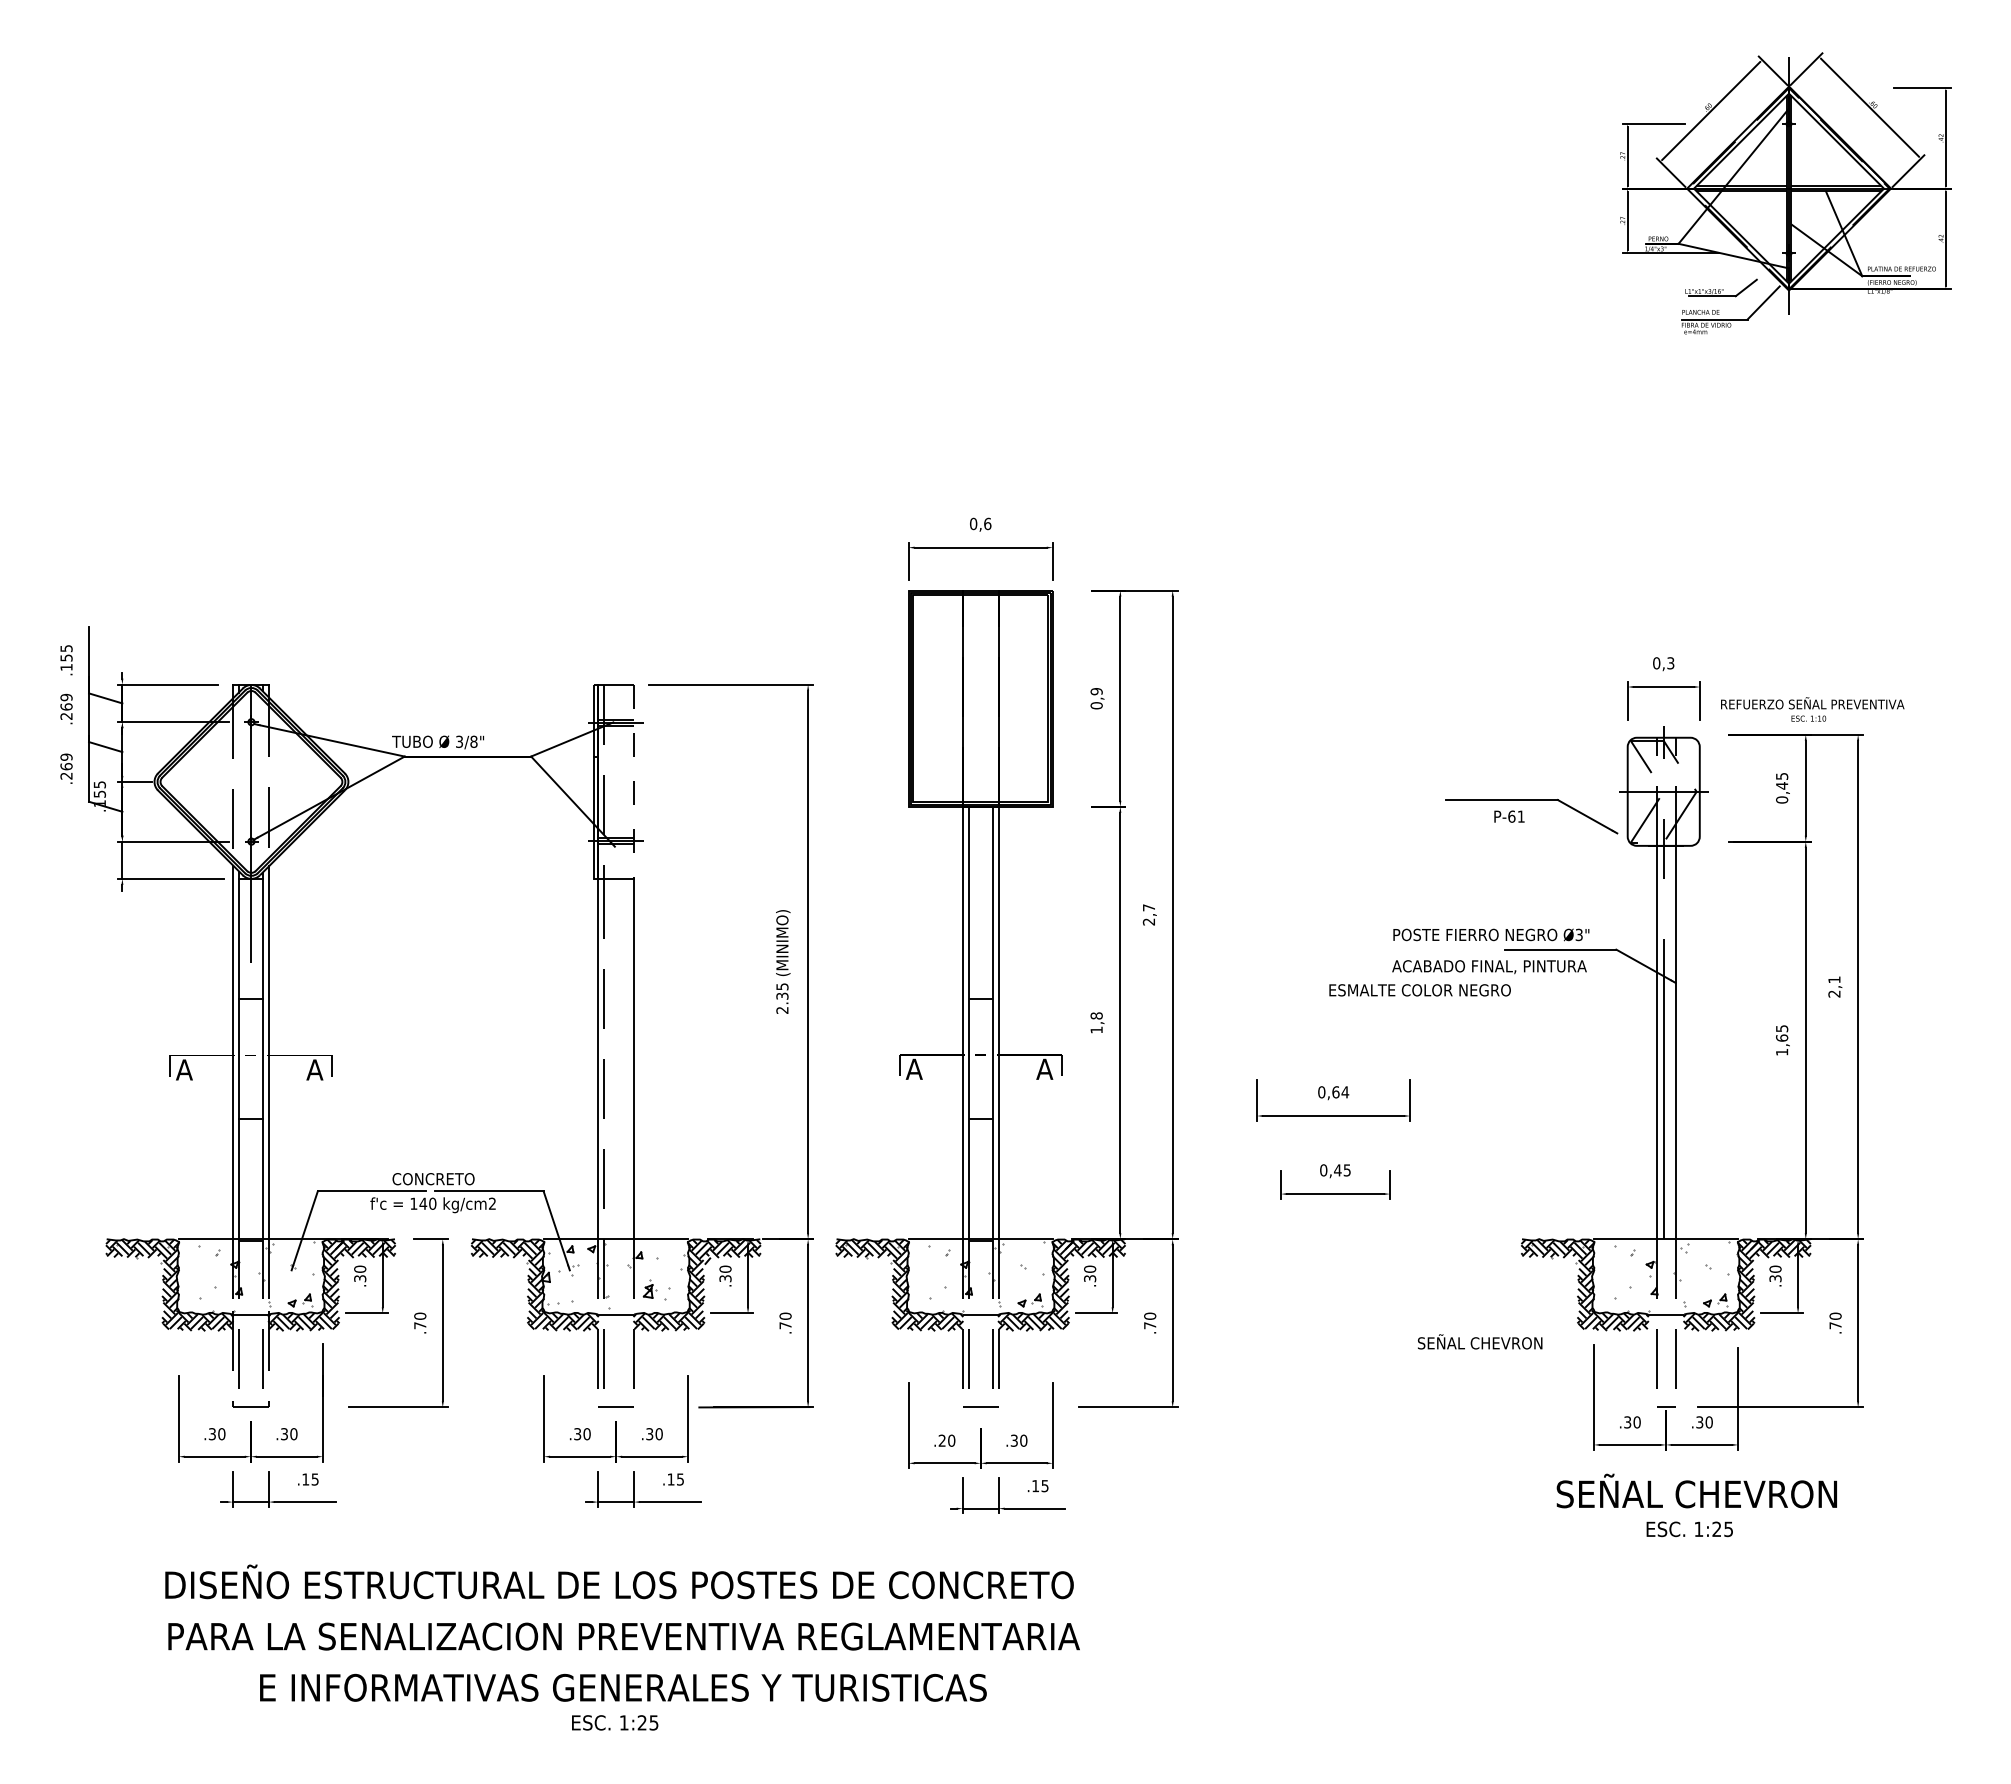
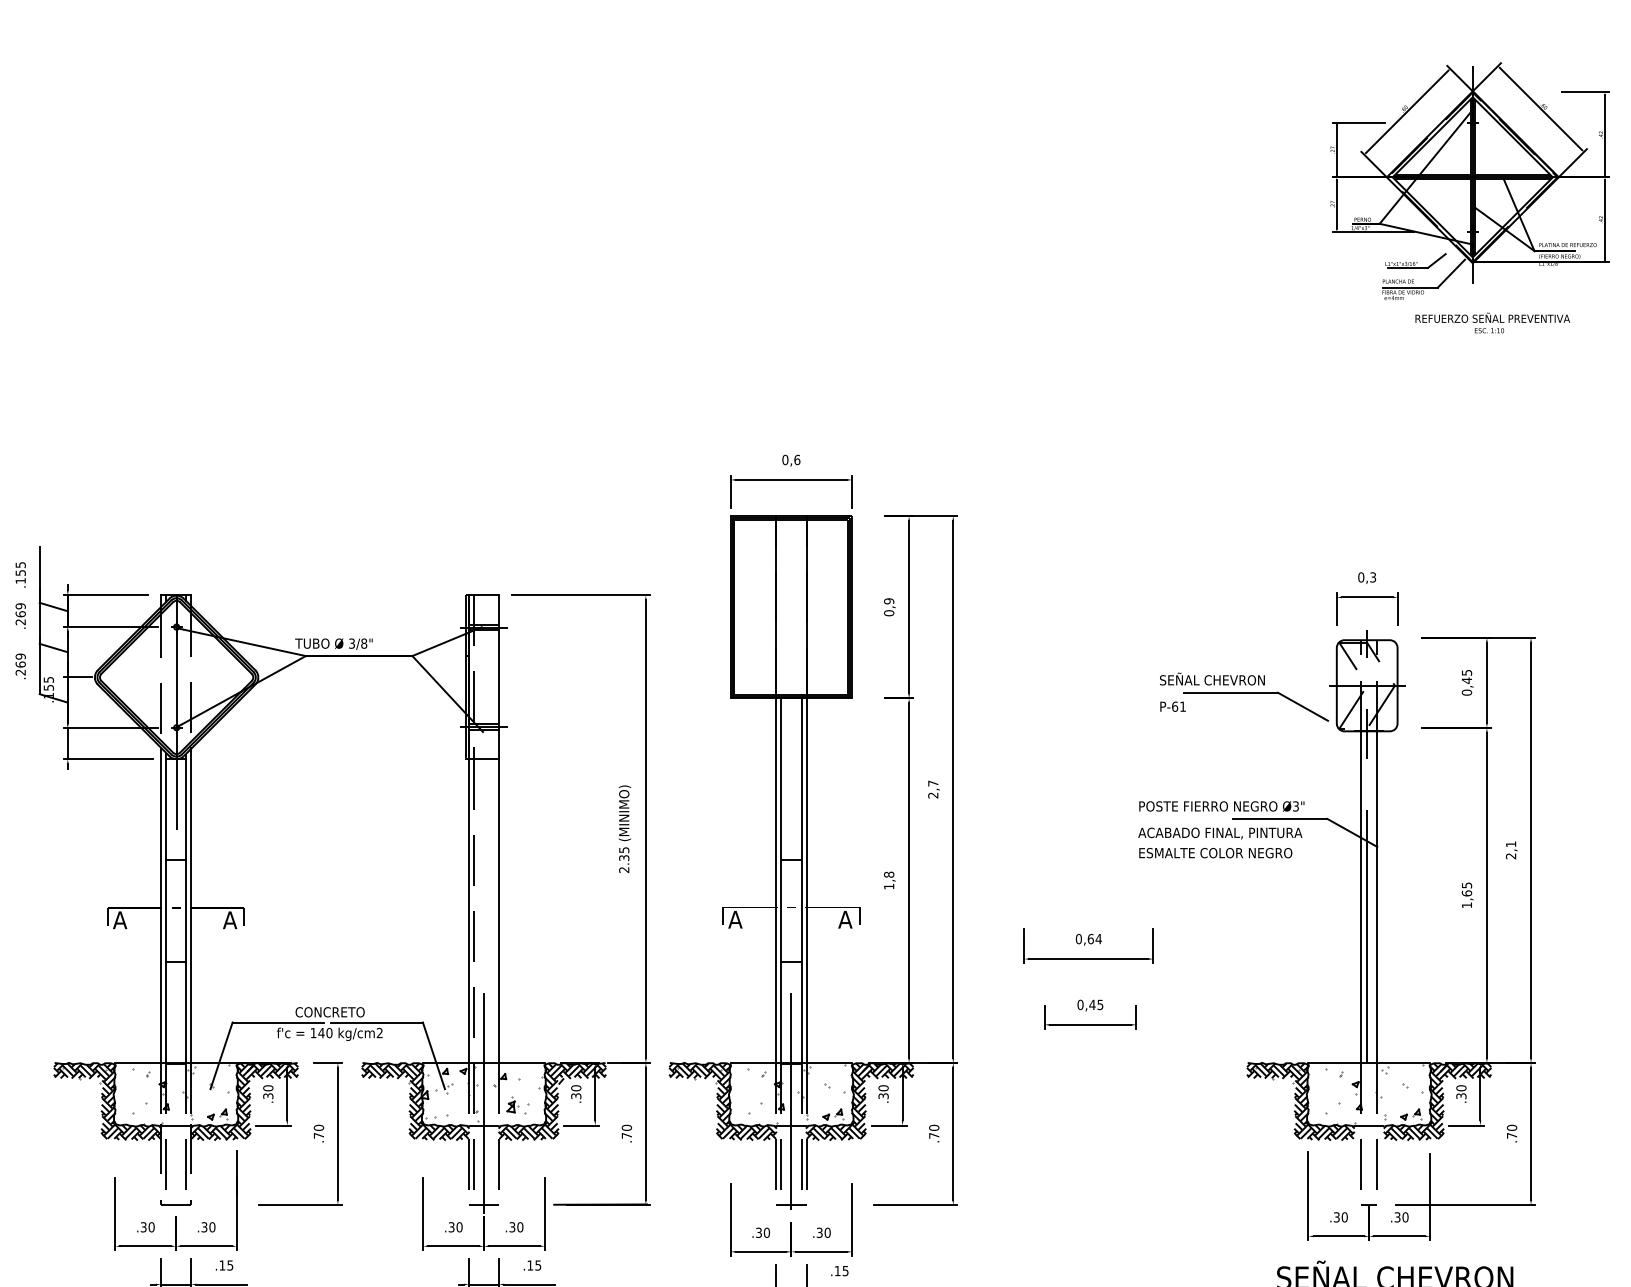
text: (1812, 709) -> (1492, 323), moved
line: (634, 782) -> (499, 677), dashed -> solid
text: (1509, 816) -> (1173, 706), moved
text: (1419, 990) -> (1215, 853), moved
line: (980, 1285) -> (791, 1101), added
line: (616, 1287) -> (484, 1103), added
text: (1480, 1341) -> (1212, 678), moved
text: (941, 1440) -> (758, 1232), .20 -> .30

